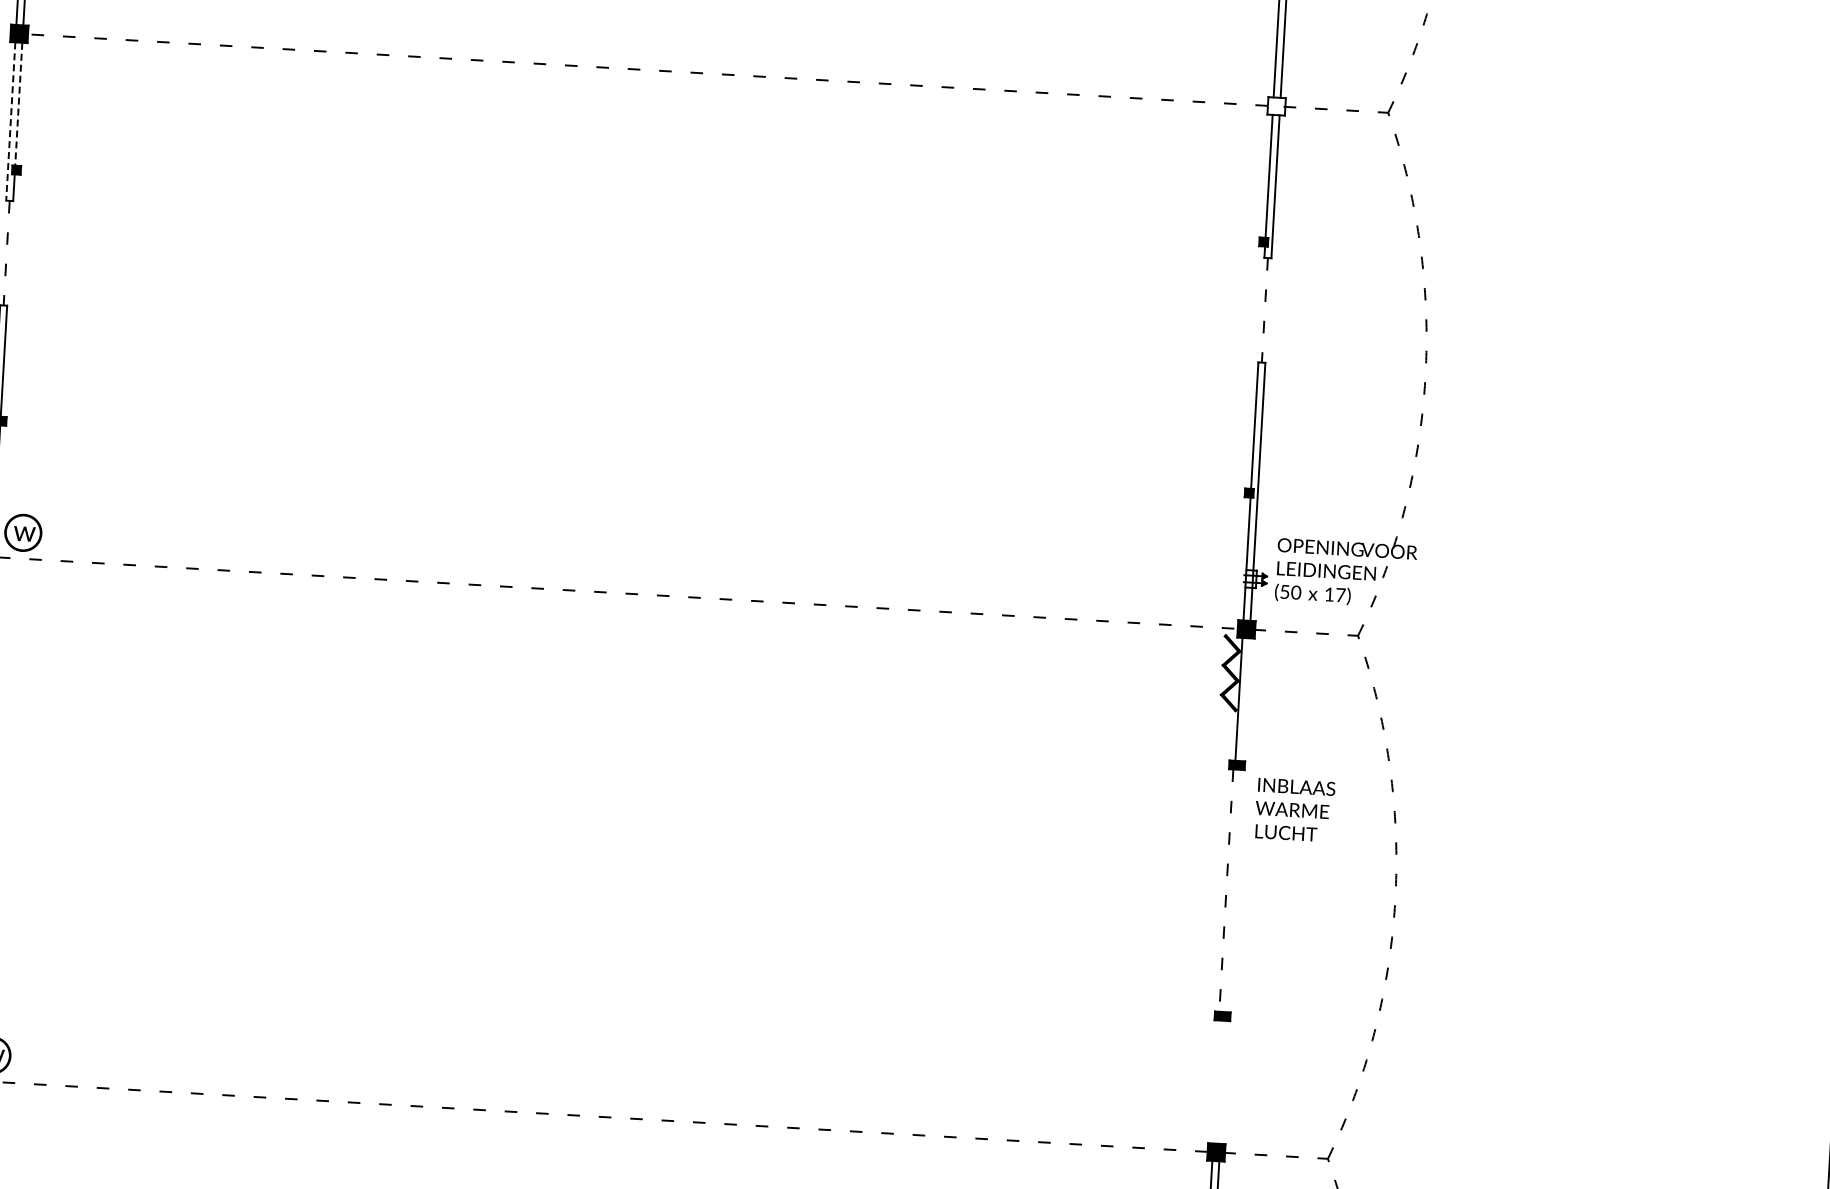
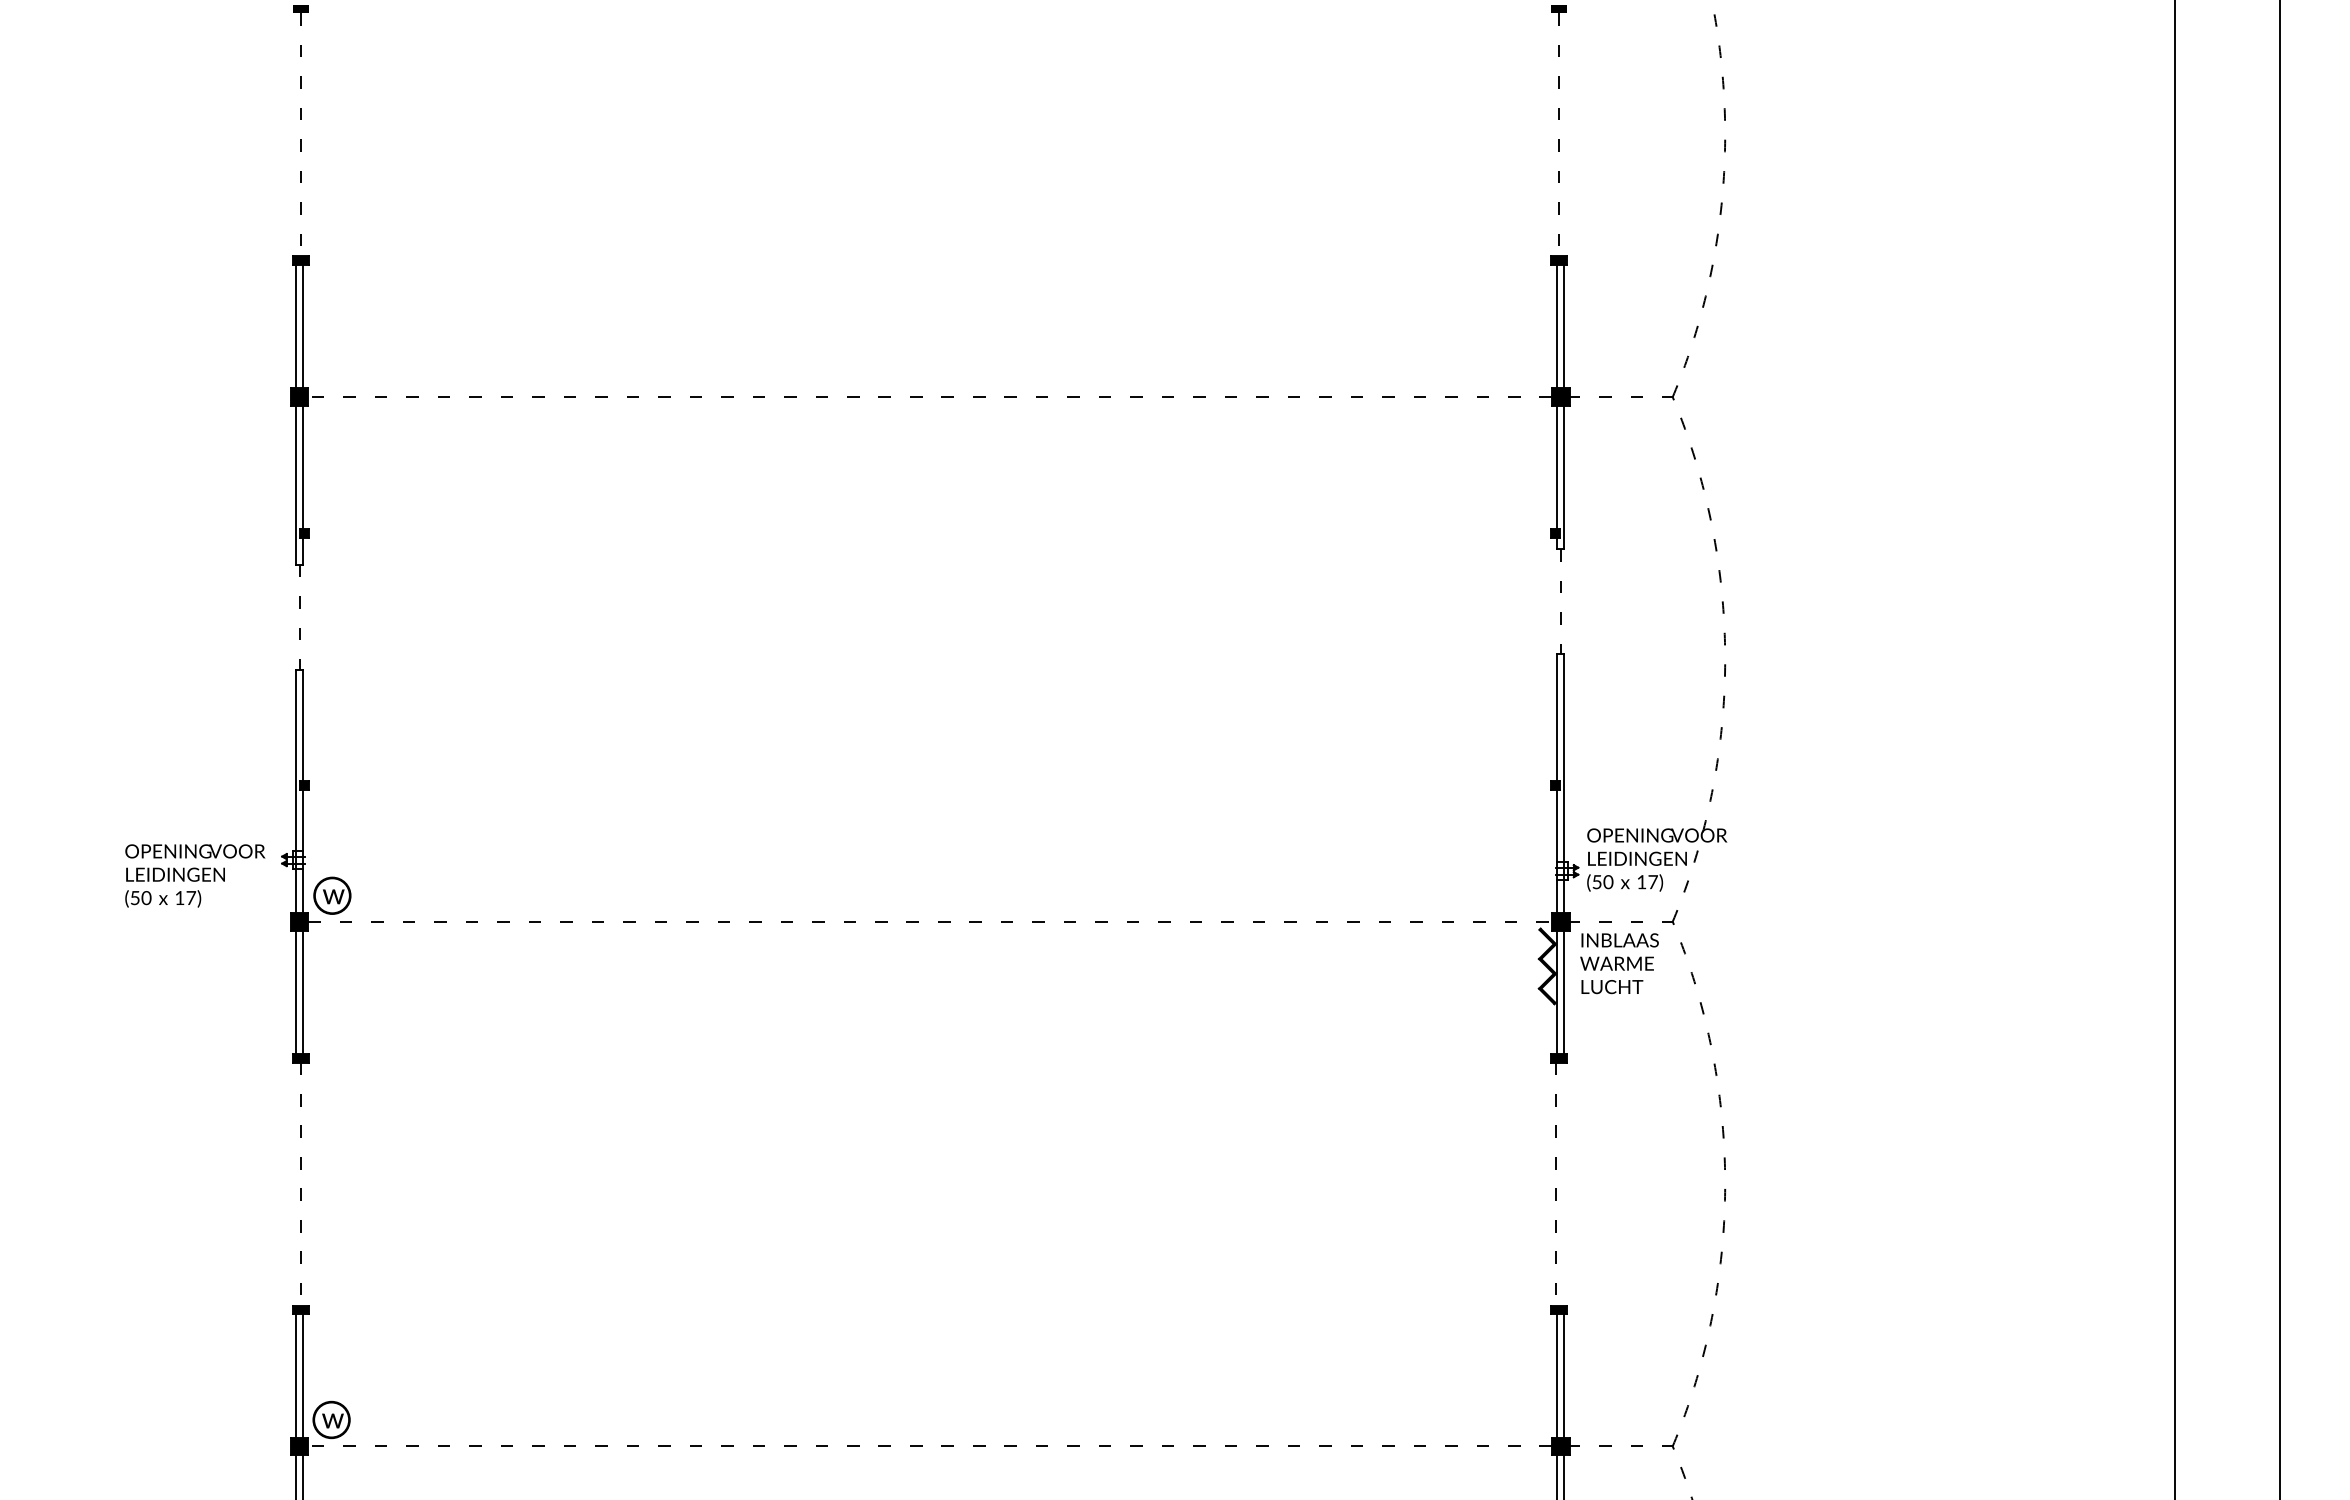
line: (19, 104) -> (303, 467), dashed -> solid
fill: (1276, 105) -> (1560, 396), added
line: (11, 121) -> (296, 485), dashed -> solid
line: (1246, 699) -> (1564, 991), added
text: (1294, 809) -> (1619, 963), moved
line: (1217, 1081) -> (1557, 1375), added
line: (1224, 1081) -> (1564, 1375), added

